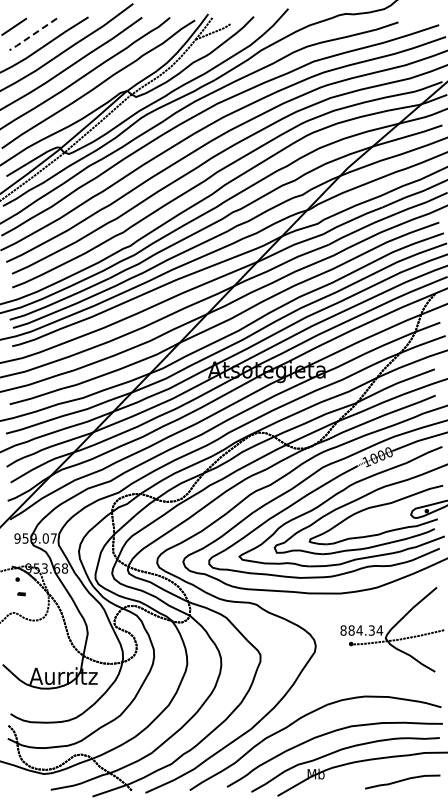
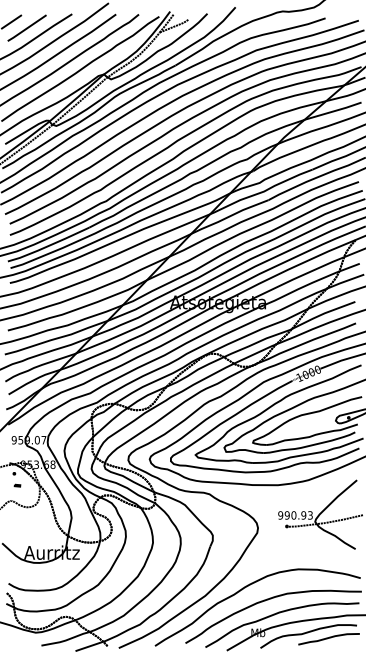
line: (32, 35) -> (26, 29), dashed -> solid
text: (361, 630) -> (295, 515), 884.34 -> 990.93
curve: (377, 774) -> (308, 633), added

